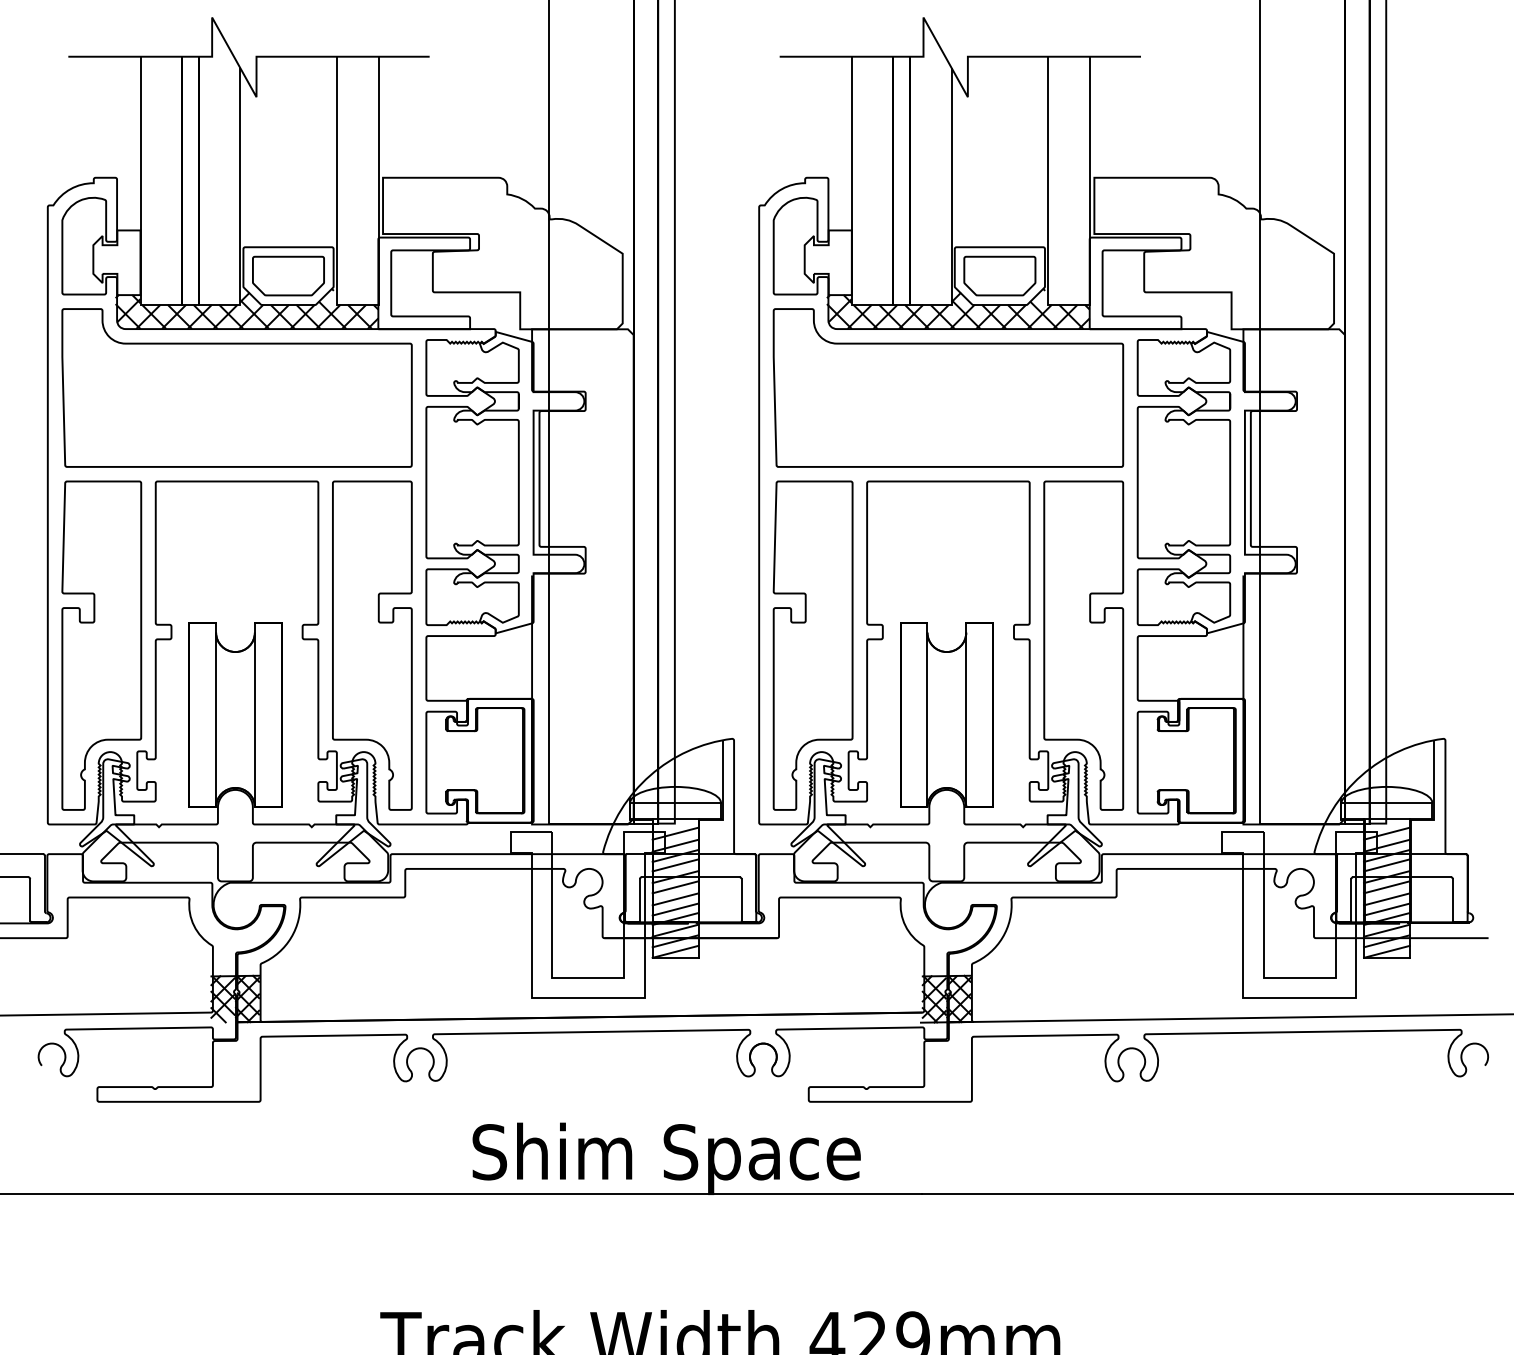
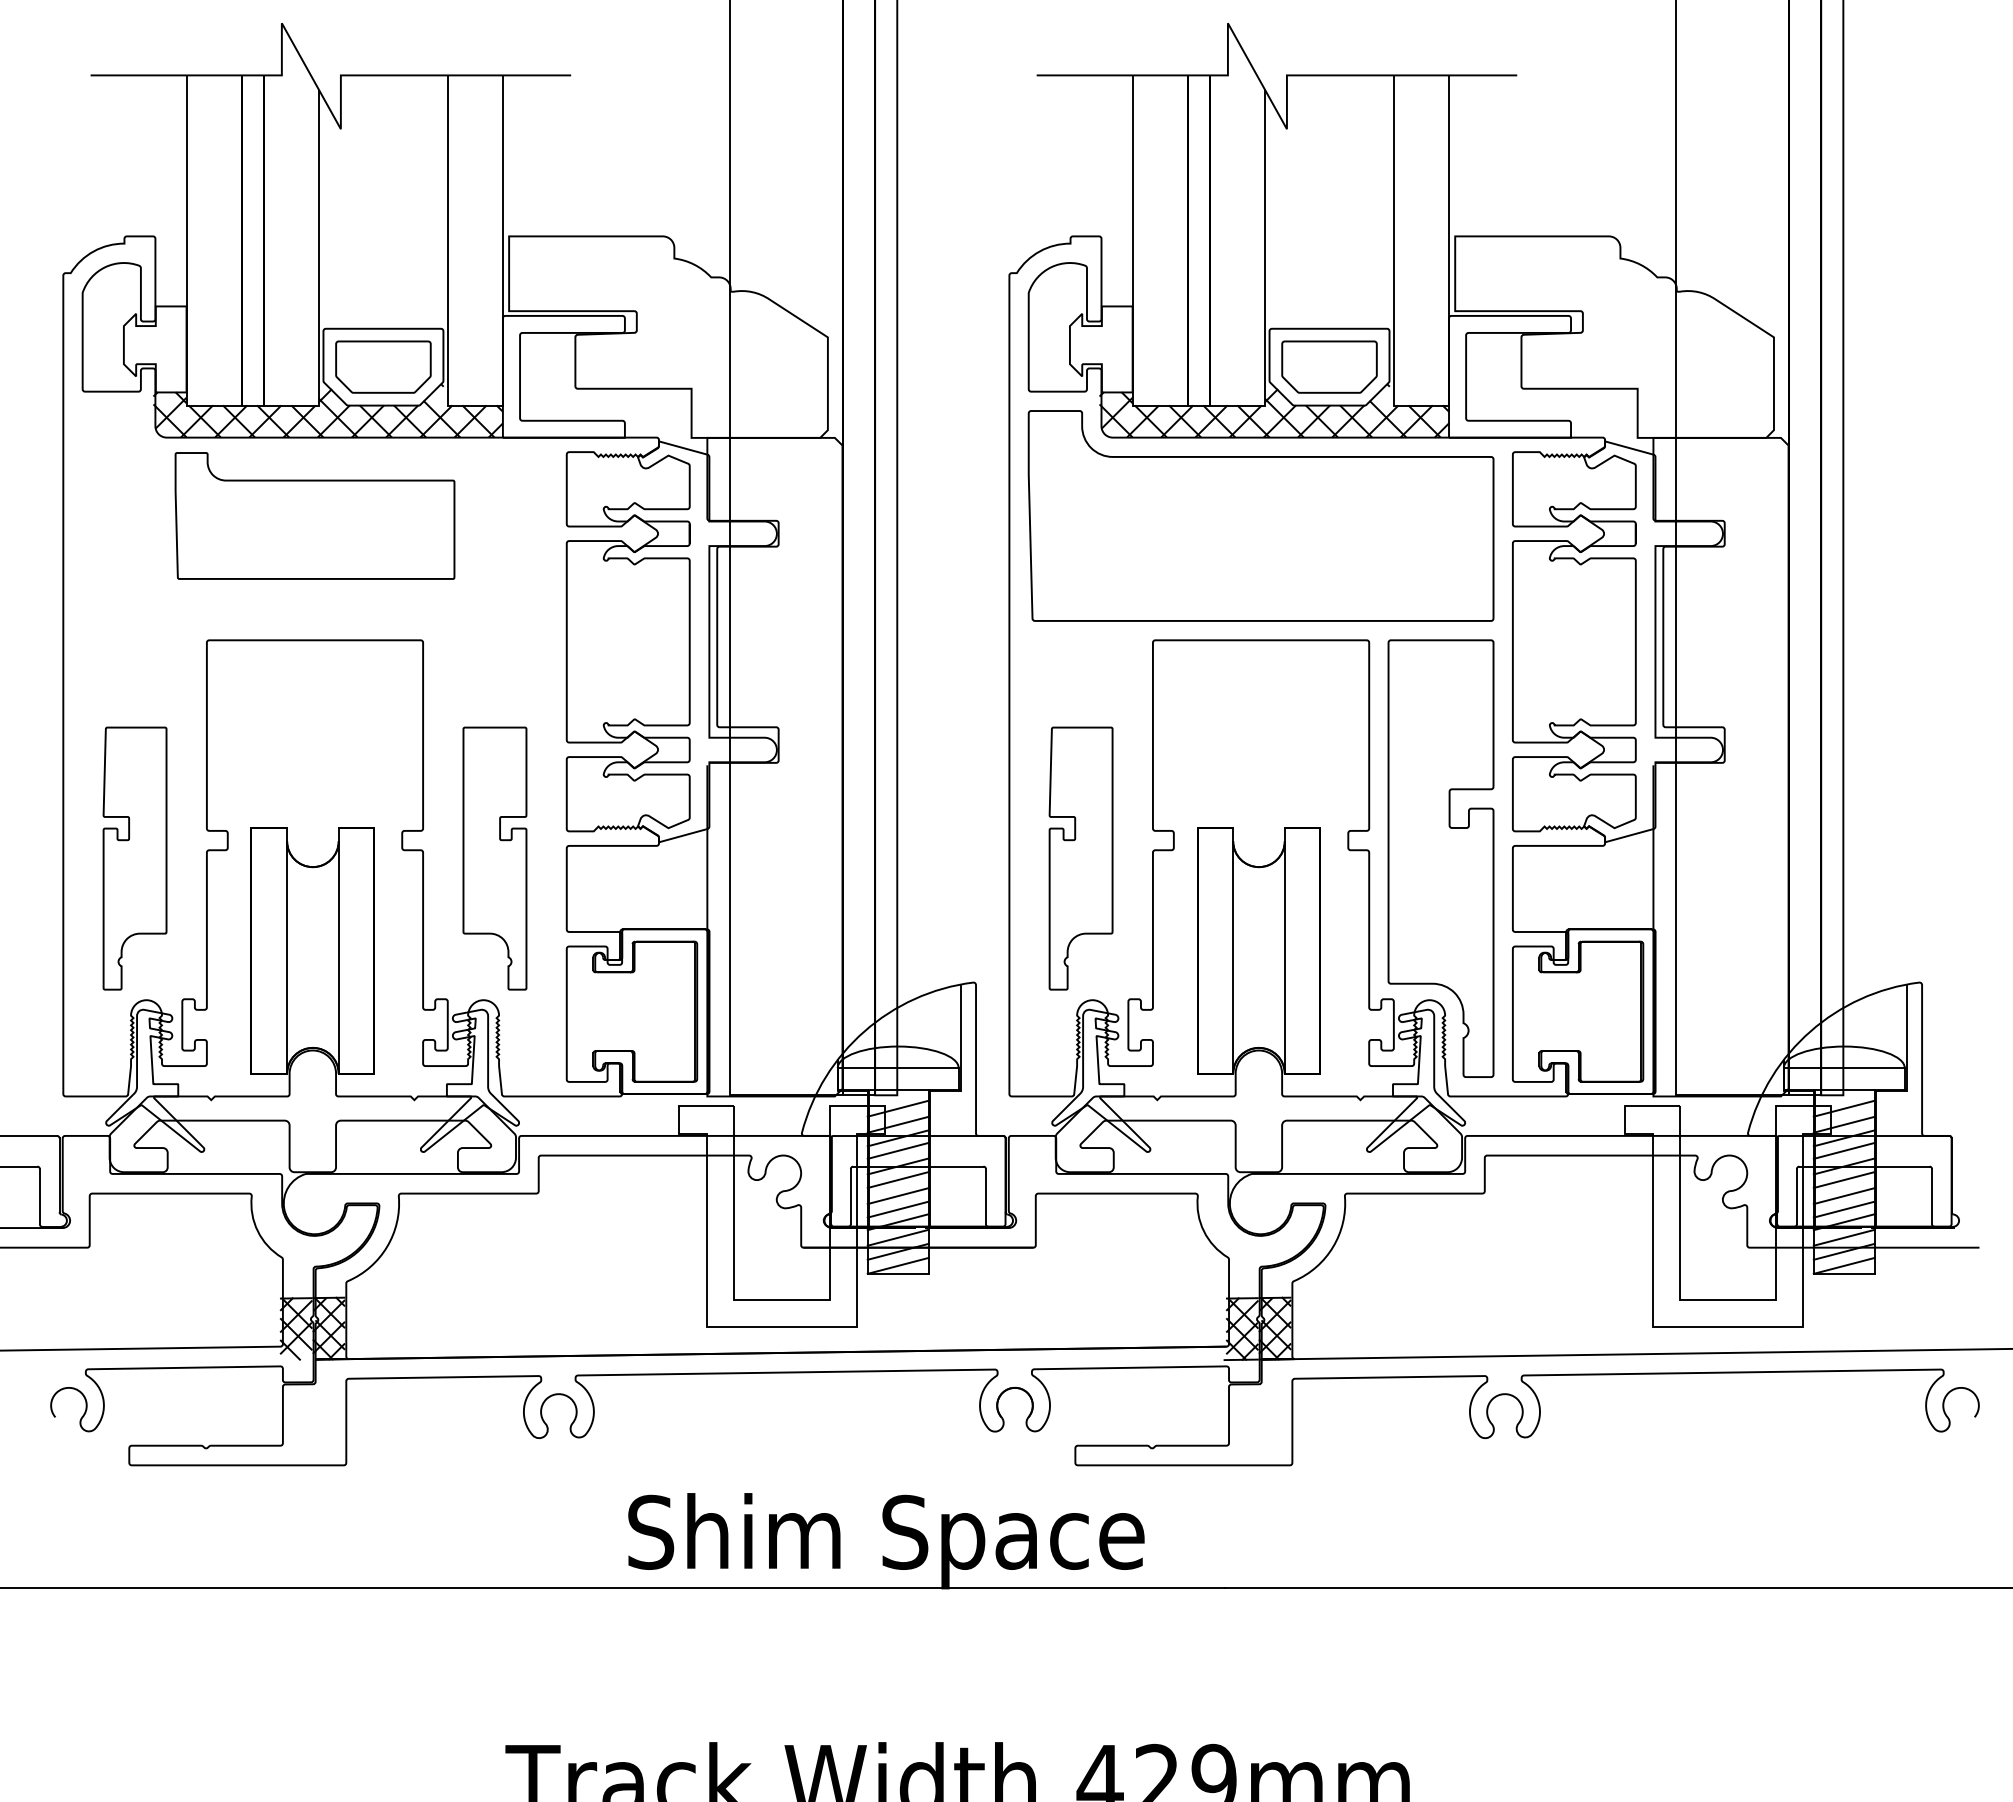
part: (236, 387) -> (314, 515), size x0.6
part: (101, 645) -> (134, 858), size x0.6
part: (372, 645) -> (494, 858), size x0.6
part: (812, 645) -> (1080, 858), size x0.6

